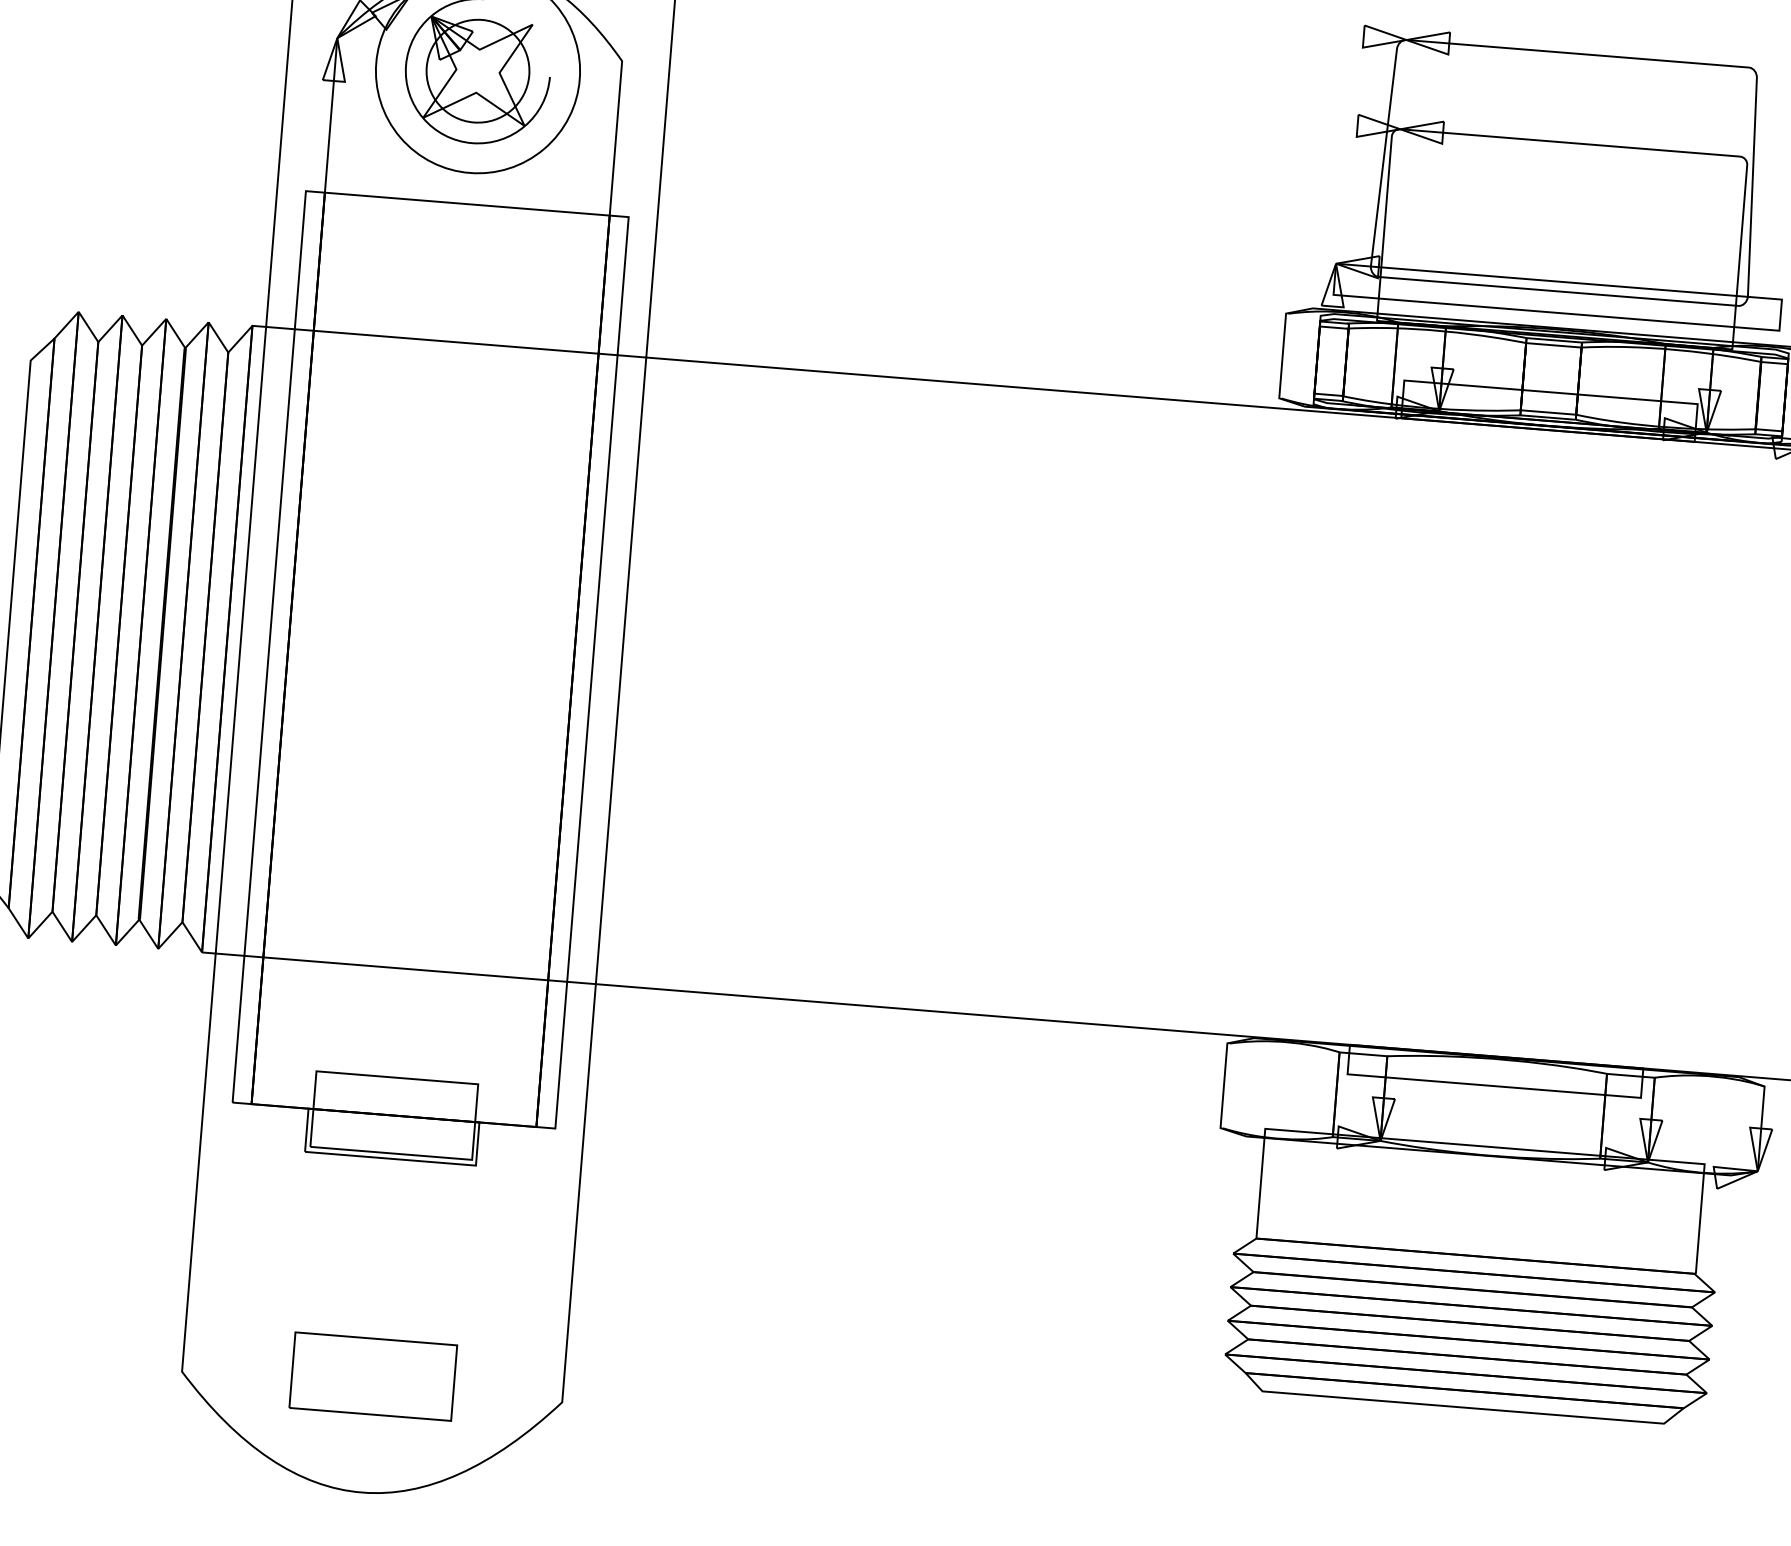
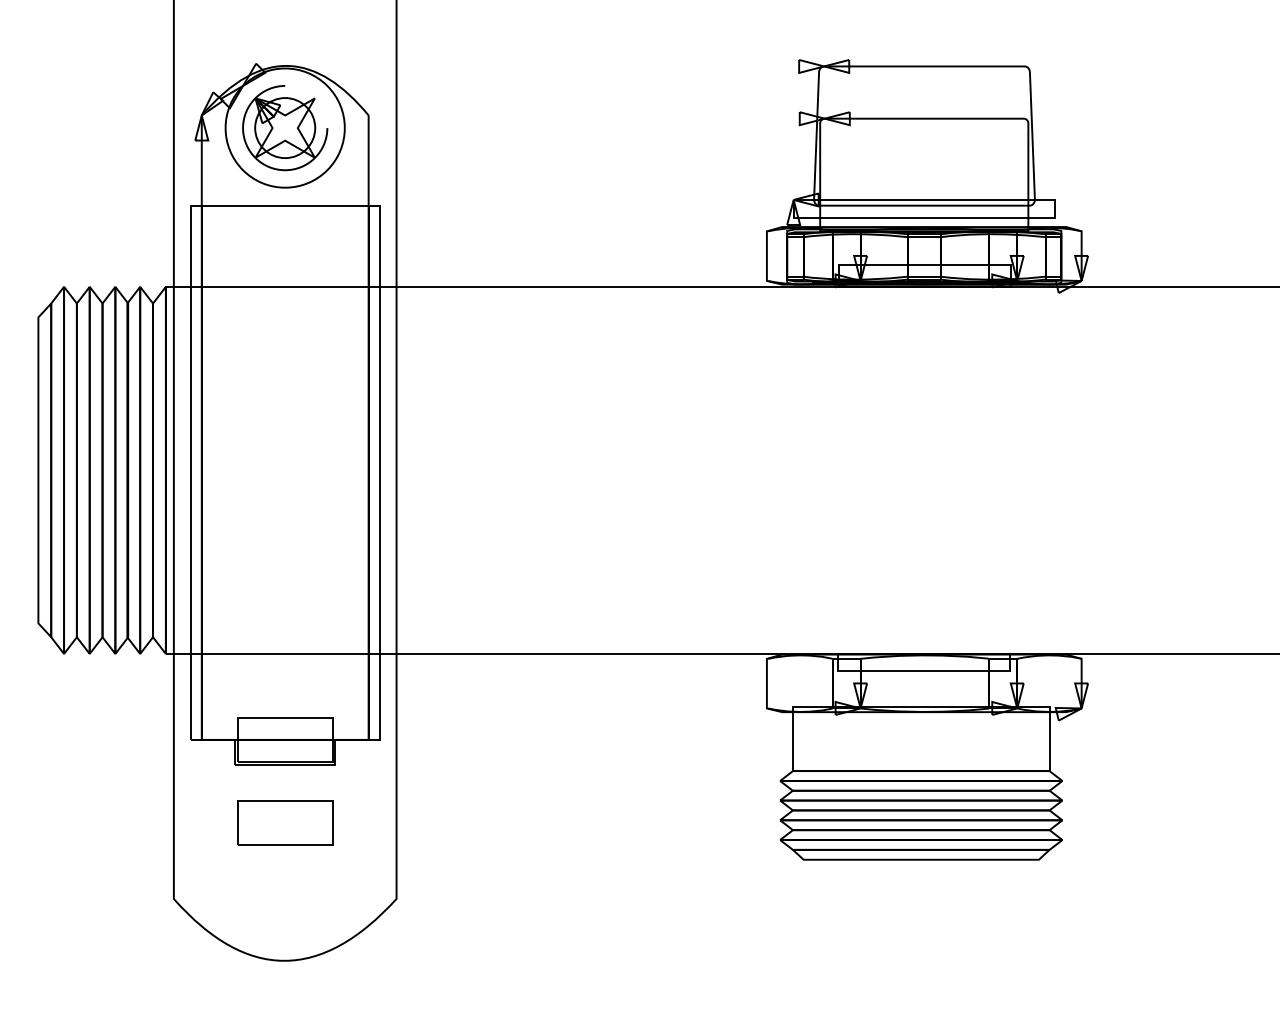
part: (373, 1376) -> (285, 822), moved

